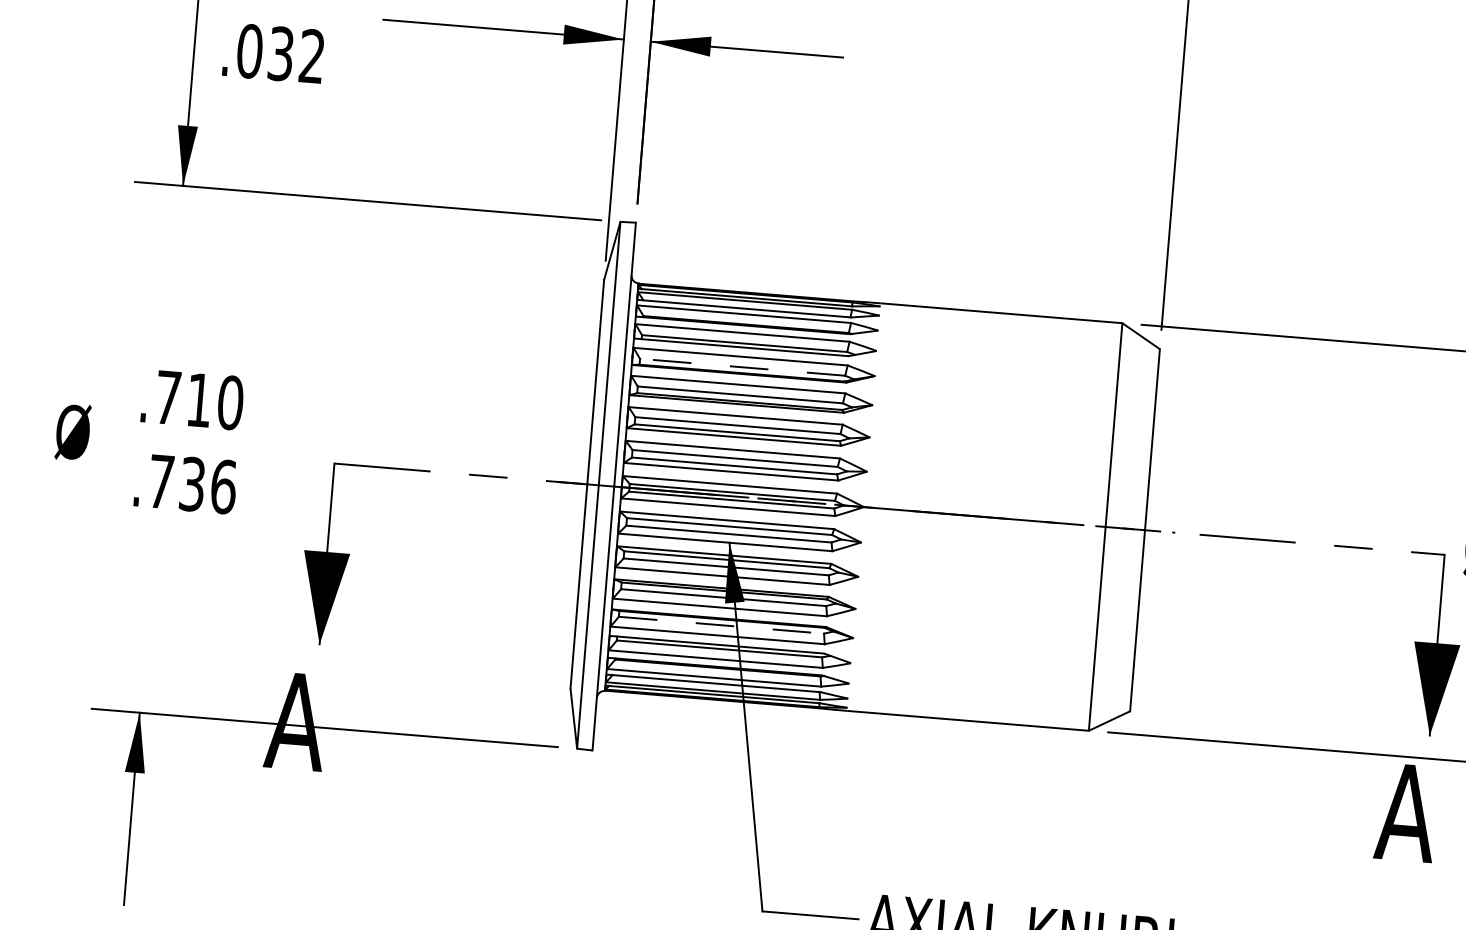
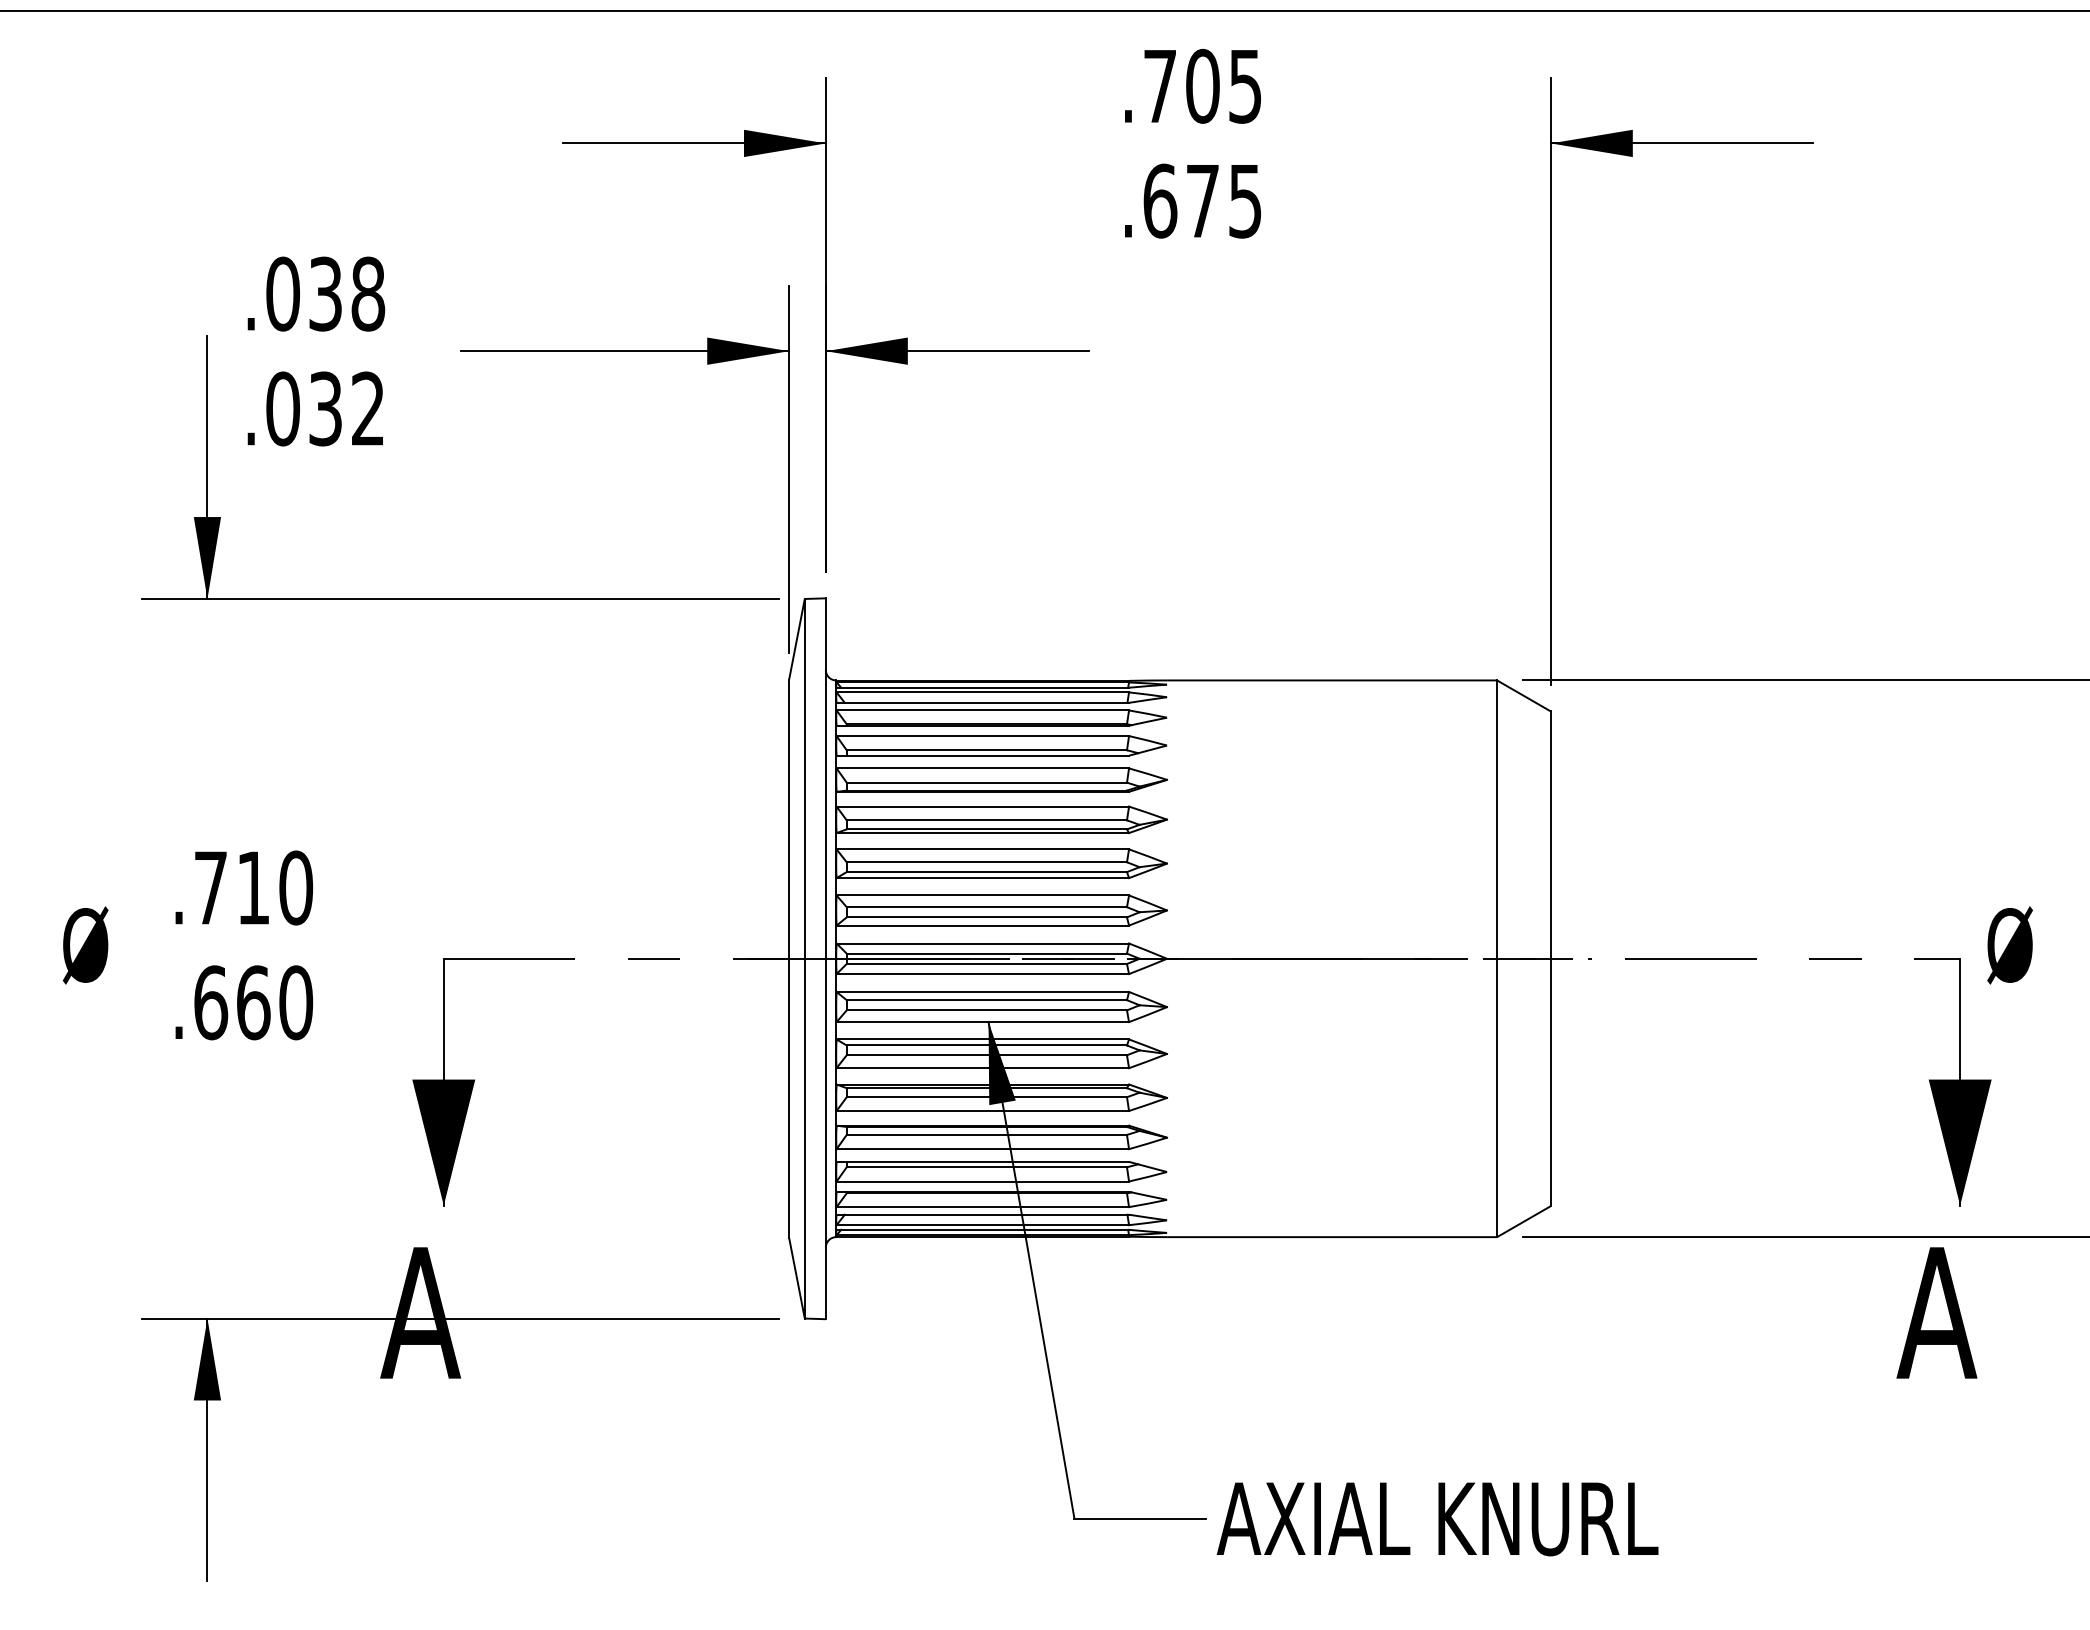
line: (742, 367) -> (986, 782), dashed -> solid
text: (192, 484) -> (253, 1002), .736 -> .660
line: (721, 624) -> (987, 1134), dashed -> solid

